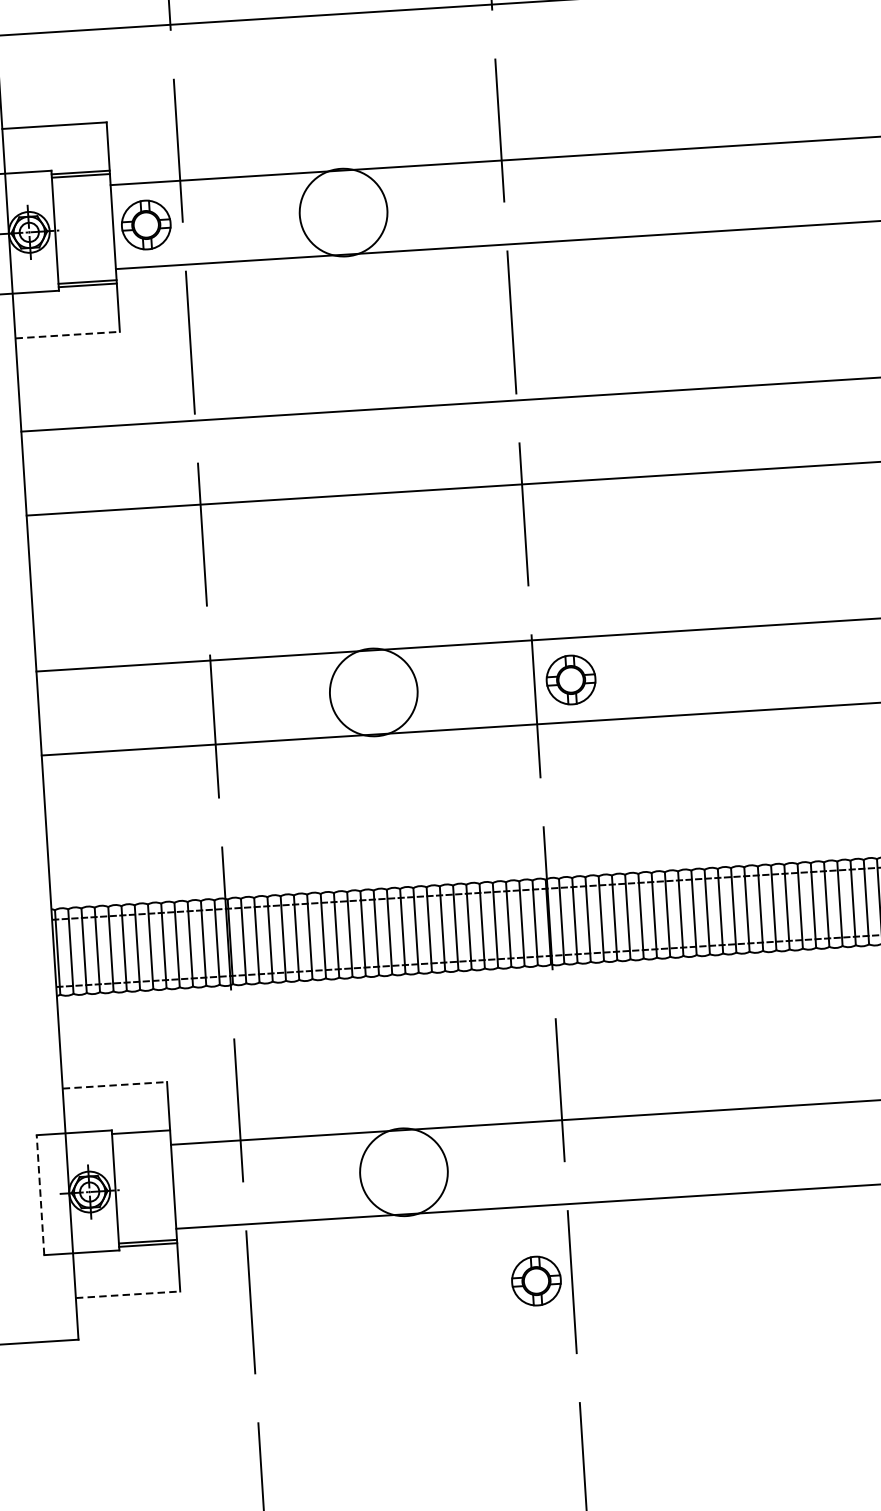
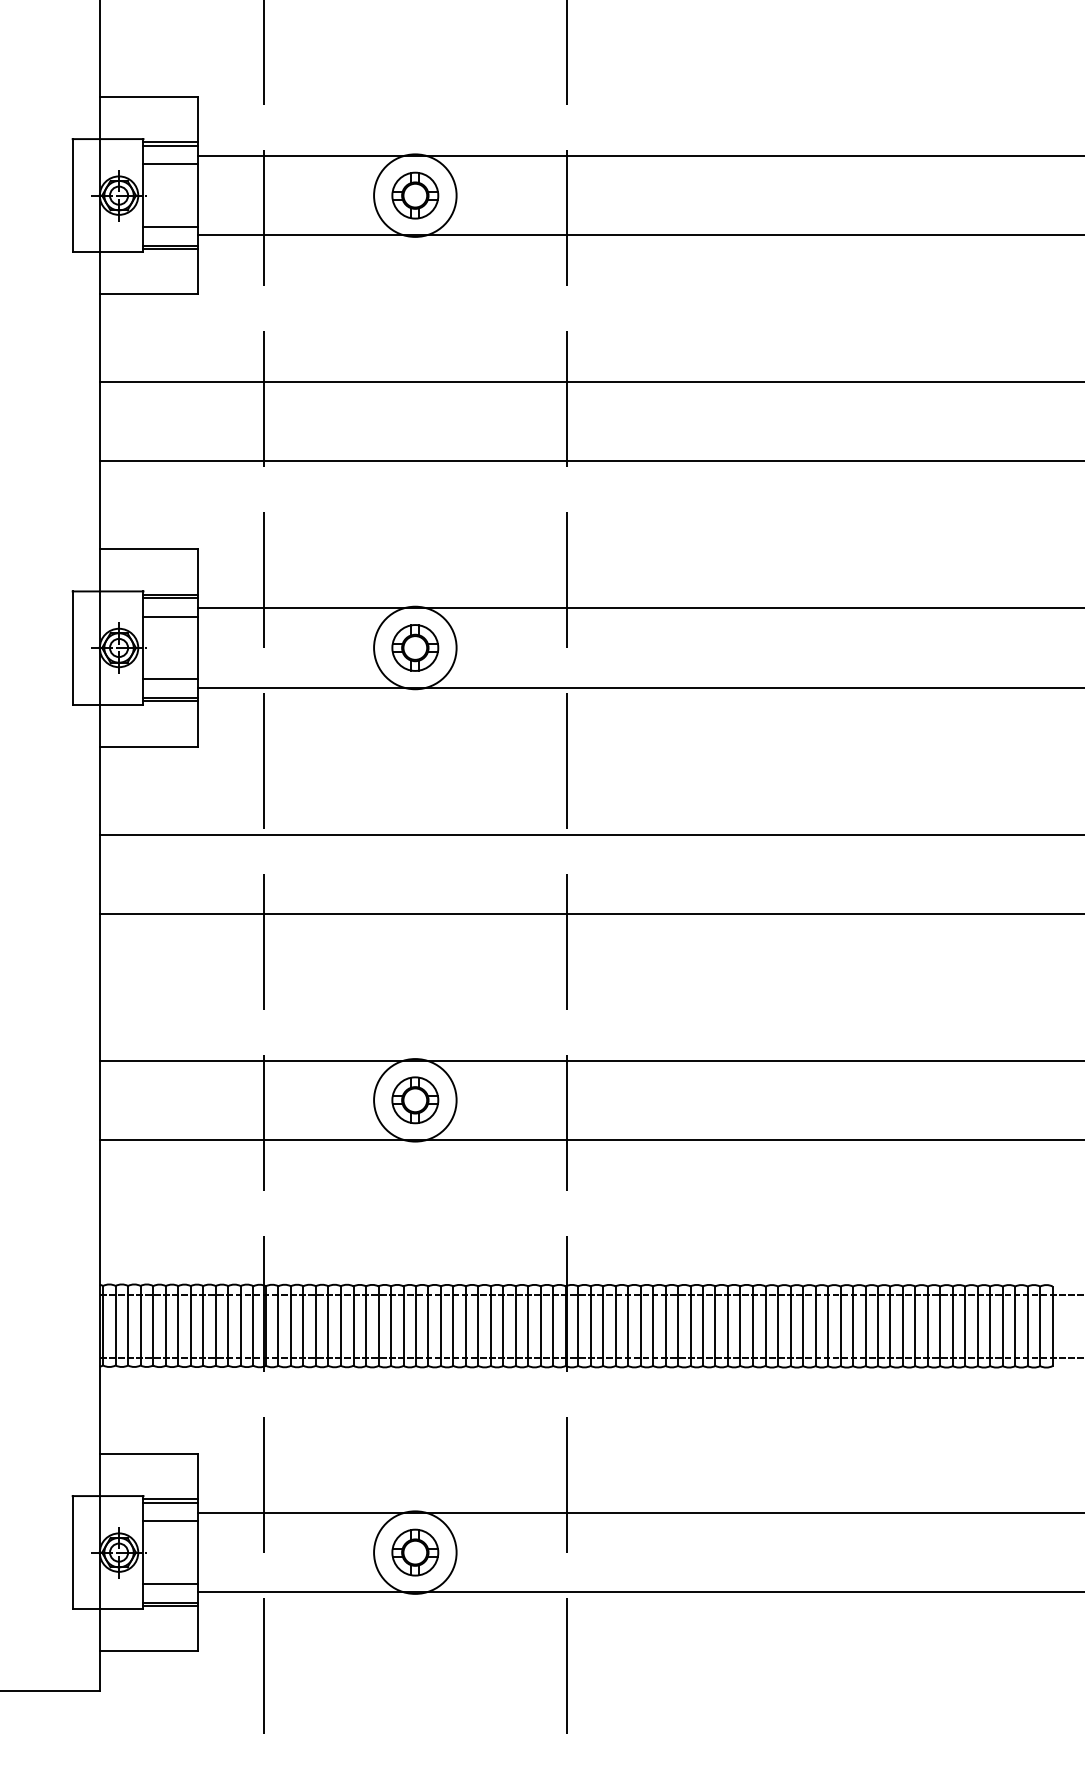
line: (81, 195) -> (170, 616), added
part: (146, 224) -> (415, 647), moved
line: (85, 262) -> (170, 679), added
line: (68, 334) -> (149, 746), dashed -> solid
part: (571, 680) -> (415, 1100), moved
line: (115, 1084) -> (149, 1453), dashed -> solid
line: (140, 1135) -> (170, 1502), added
line: (142, 1155) -> (170, 1521), added
line: (40, 1195) -> (72, 1552), dashed -> solid
line: (146, 1222) -> (170, 1584), added
part: (536, 1280) -> (415, 1552), moved
line: (128, 1294) -> (149, 1651), dashed -> solid

